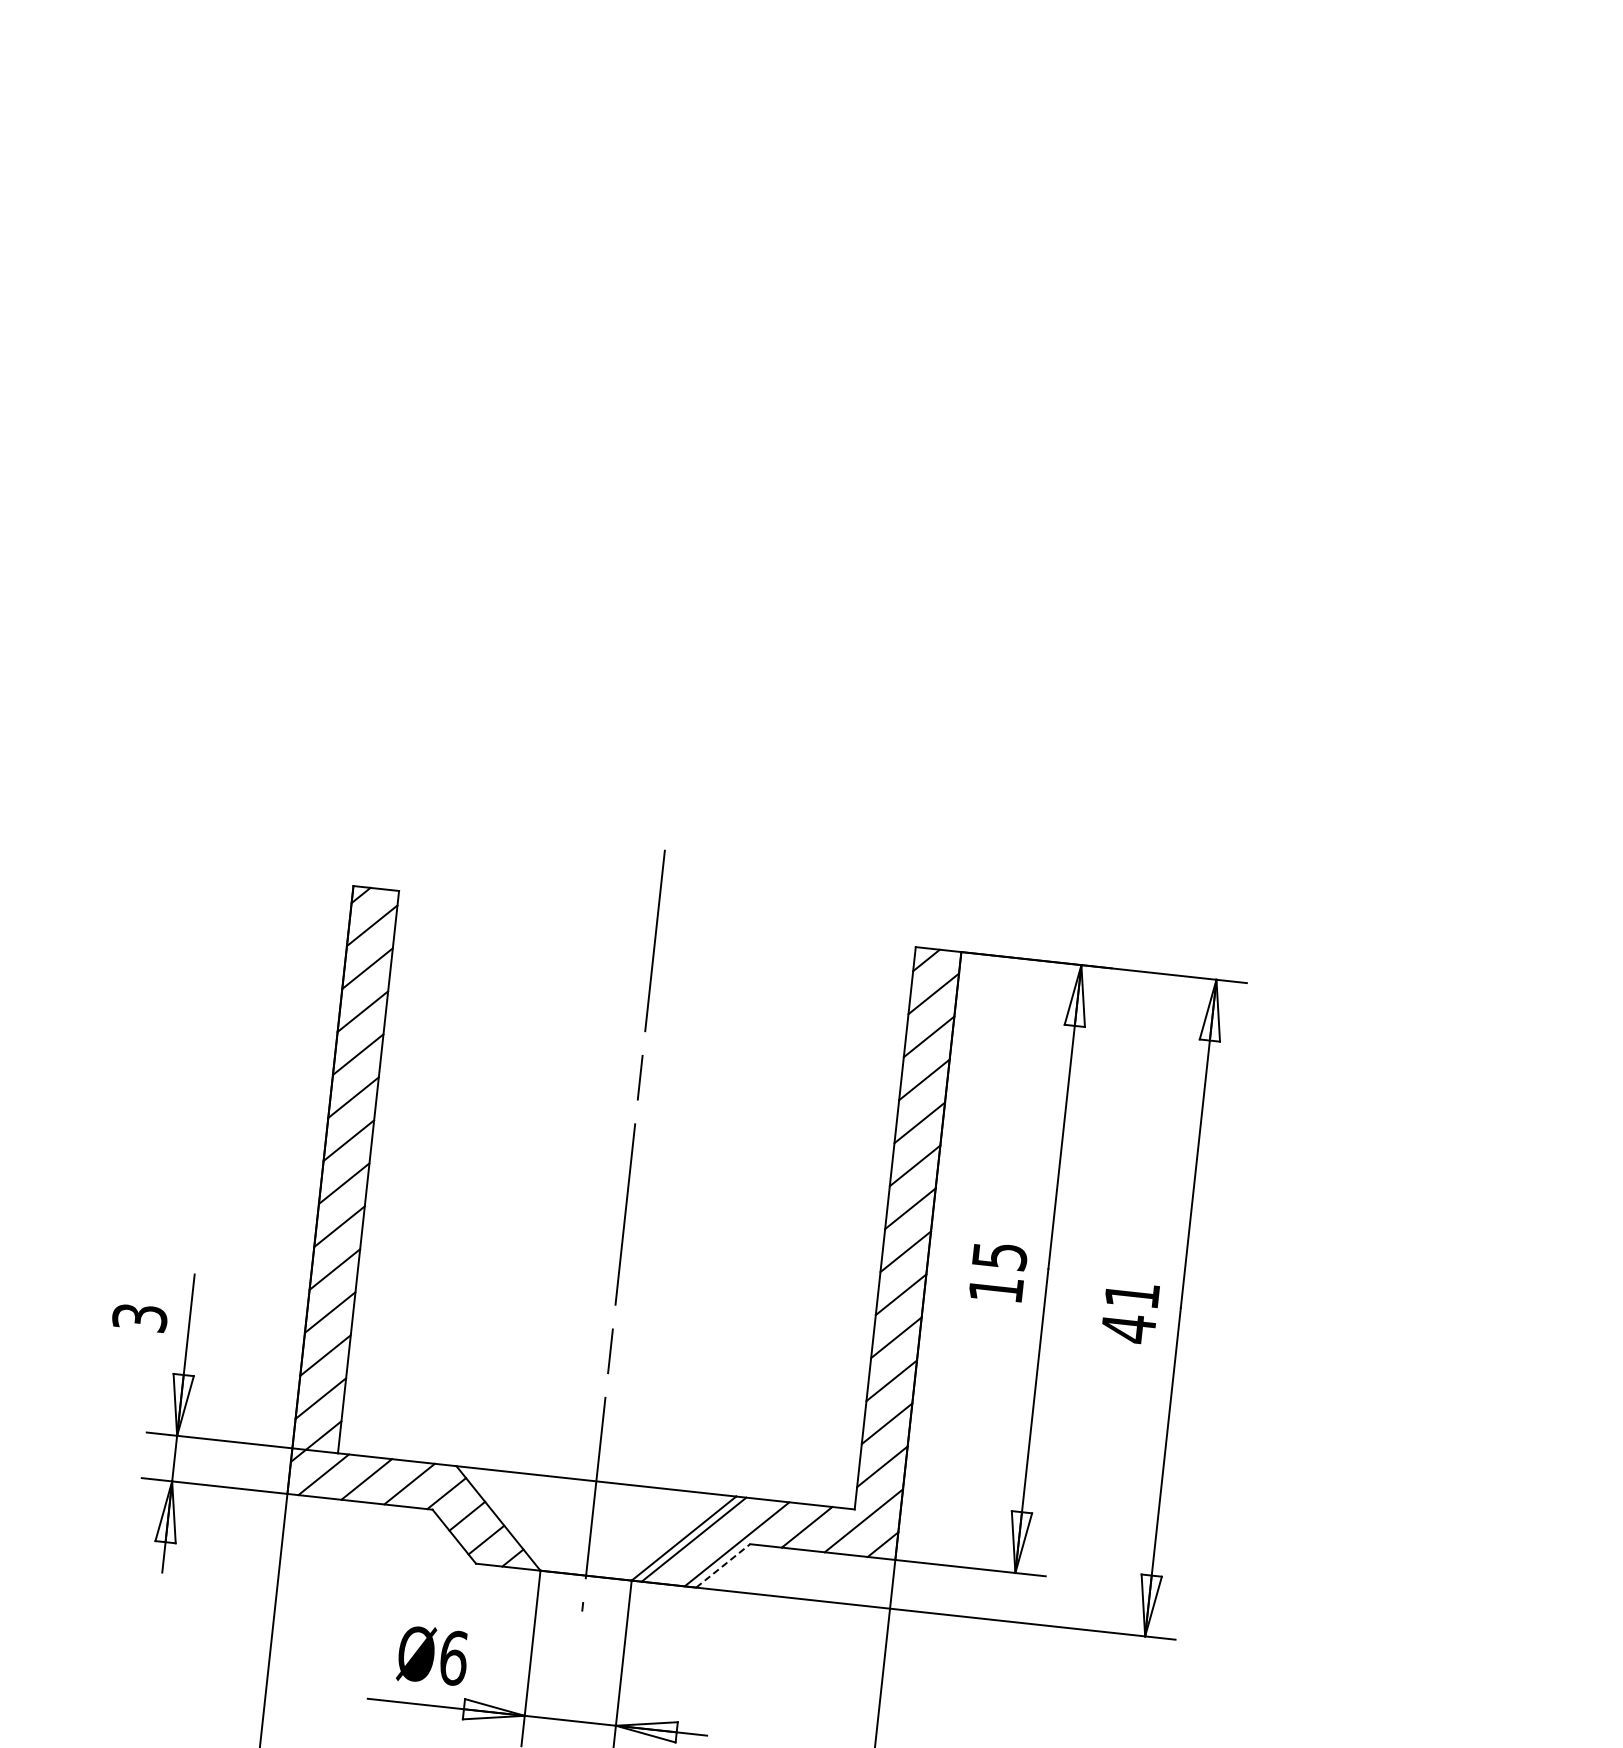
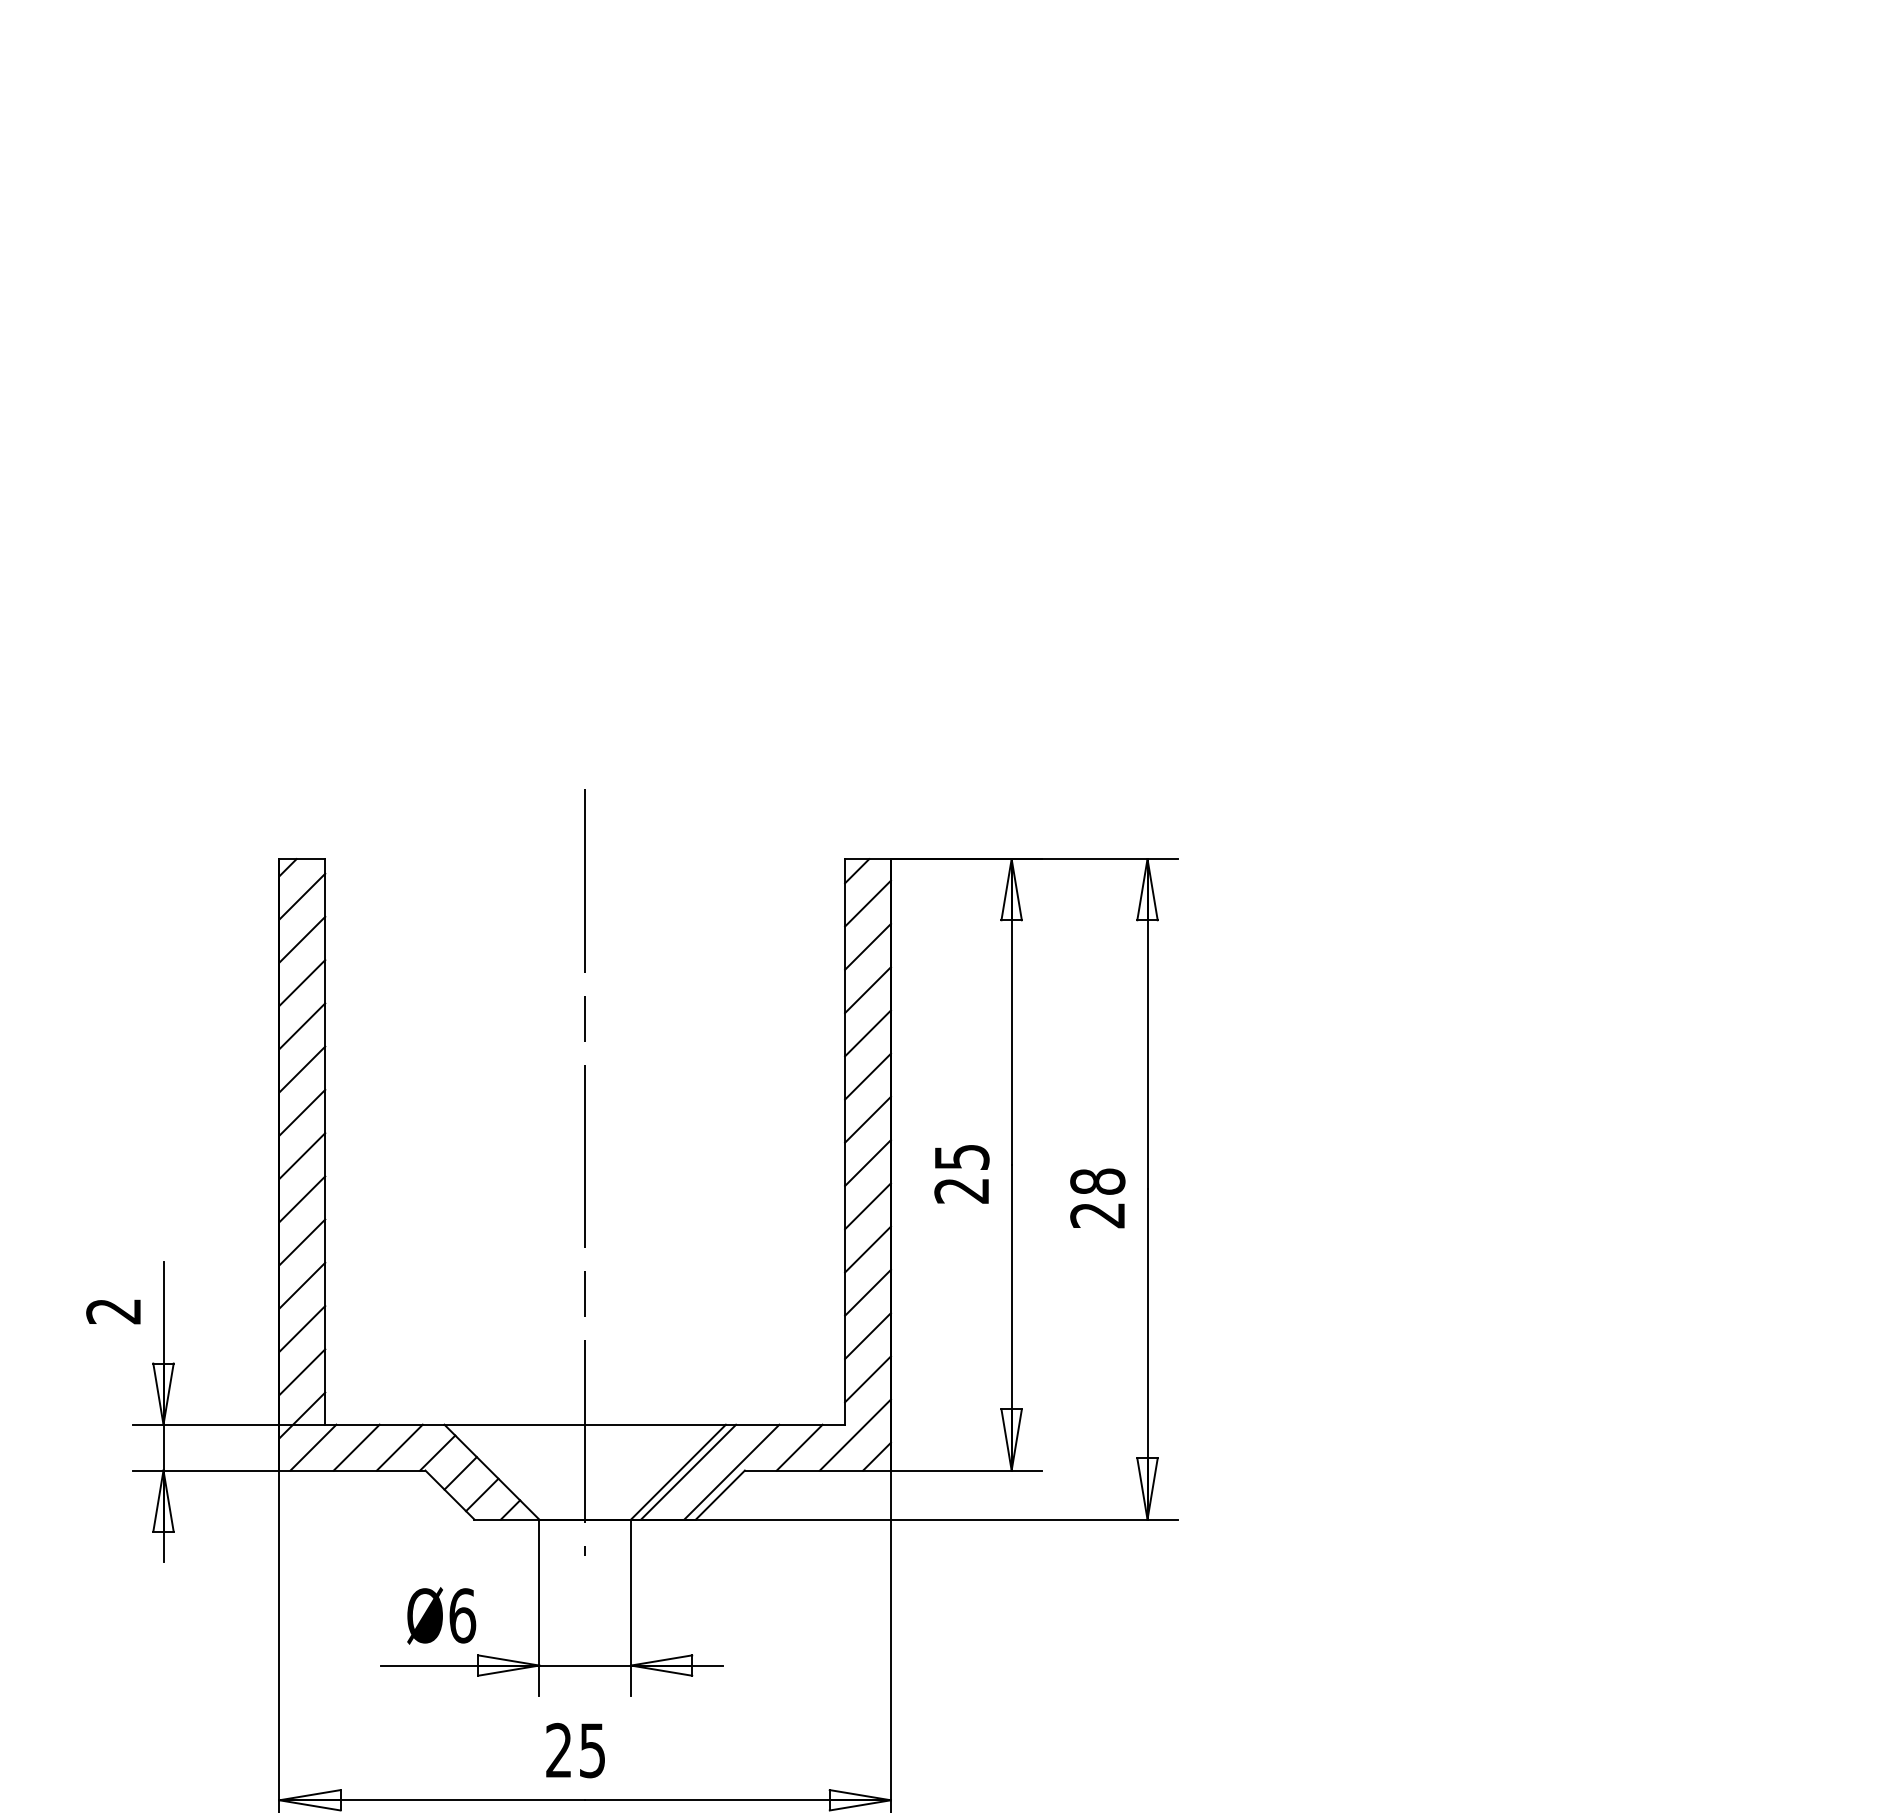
text: (995, 1289) -> (961, 1190), 15 -> 25
text: (1130, 1311) -> (1097, 1198), 41 -> 28
text: (139, 1317) -> (113, 1311), 3 -> 2
line: (723, 1566) -> (720, 1495), dashed -> solid

